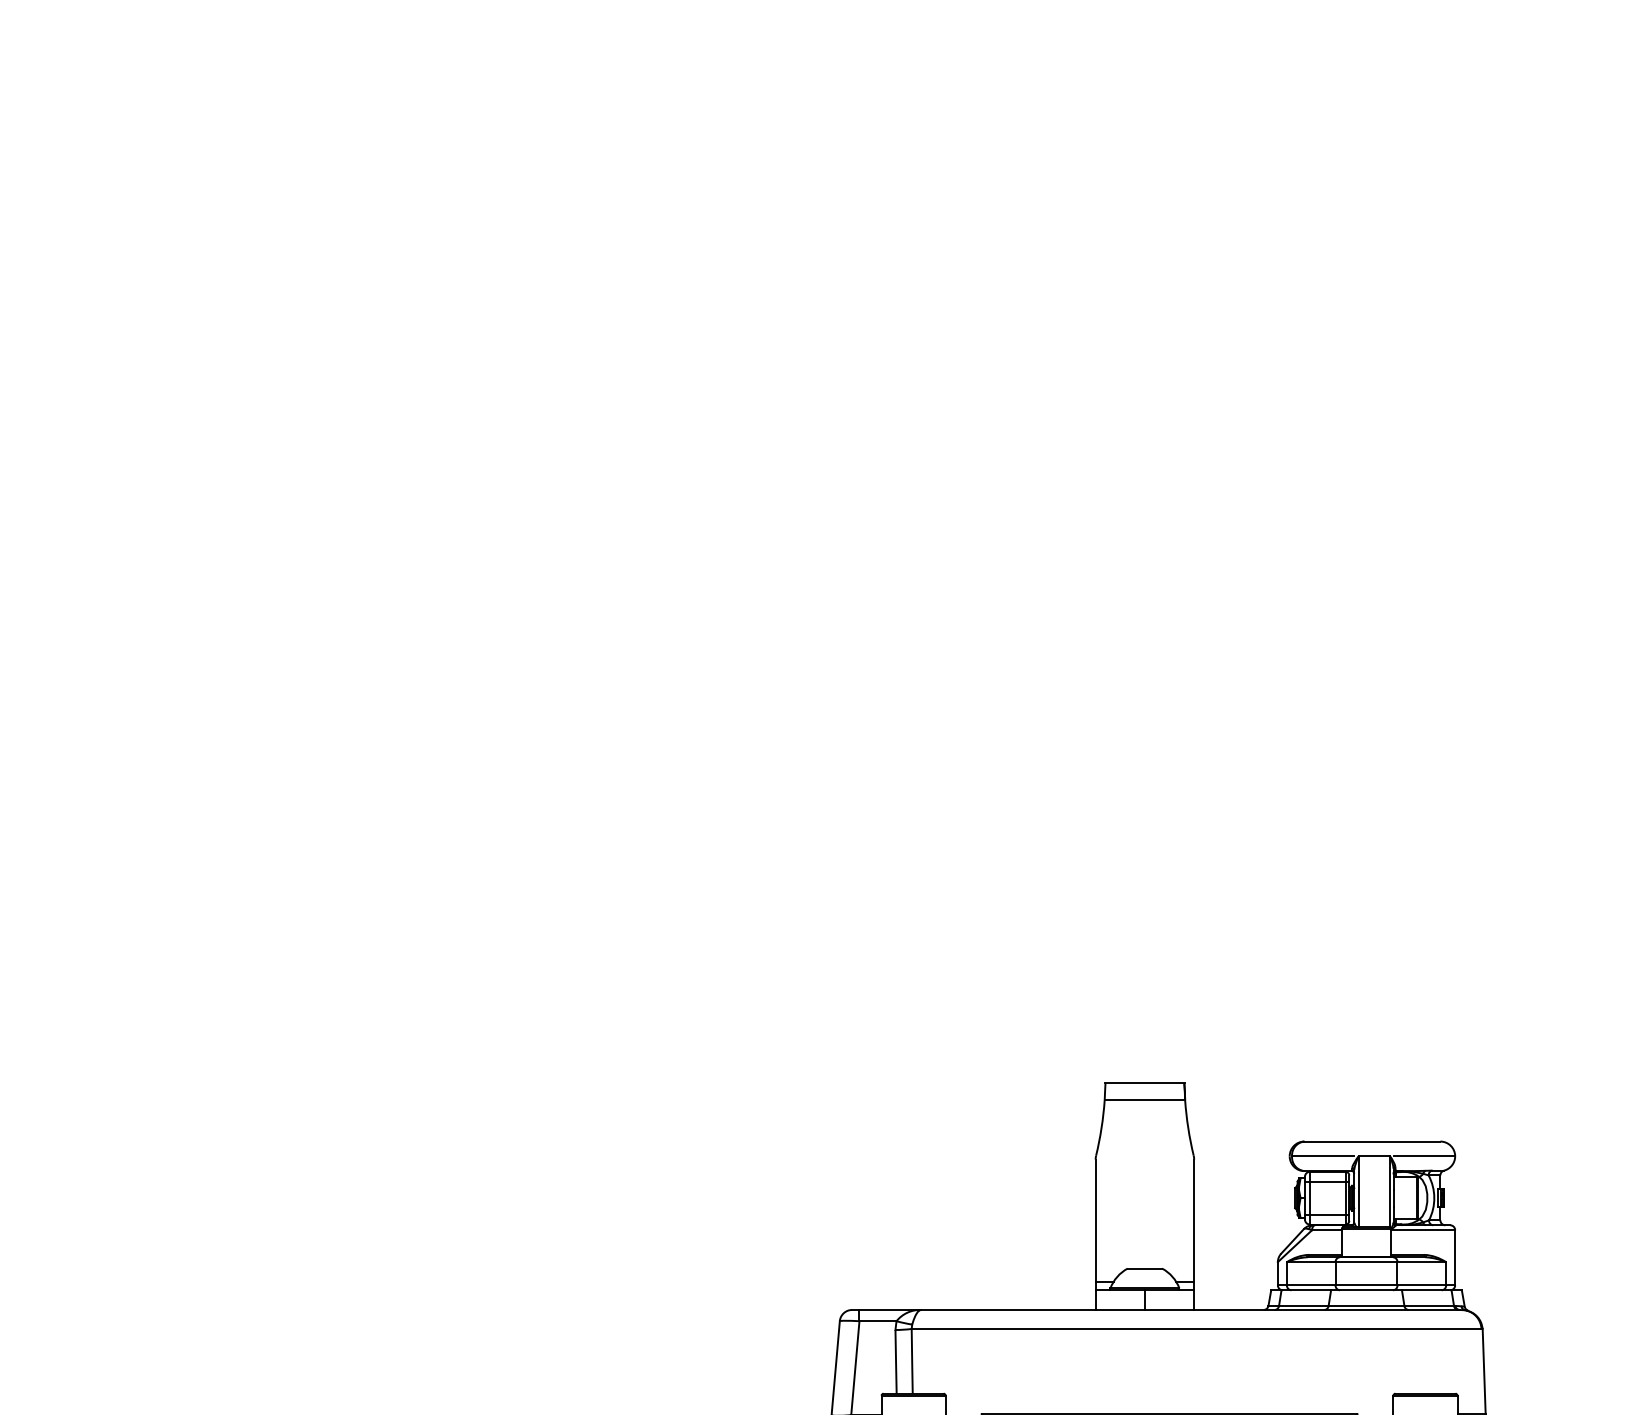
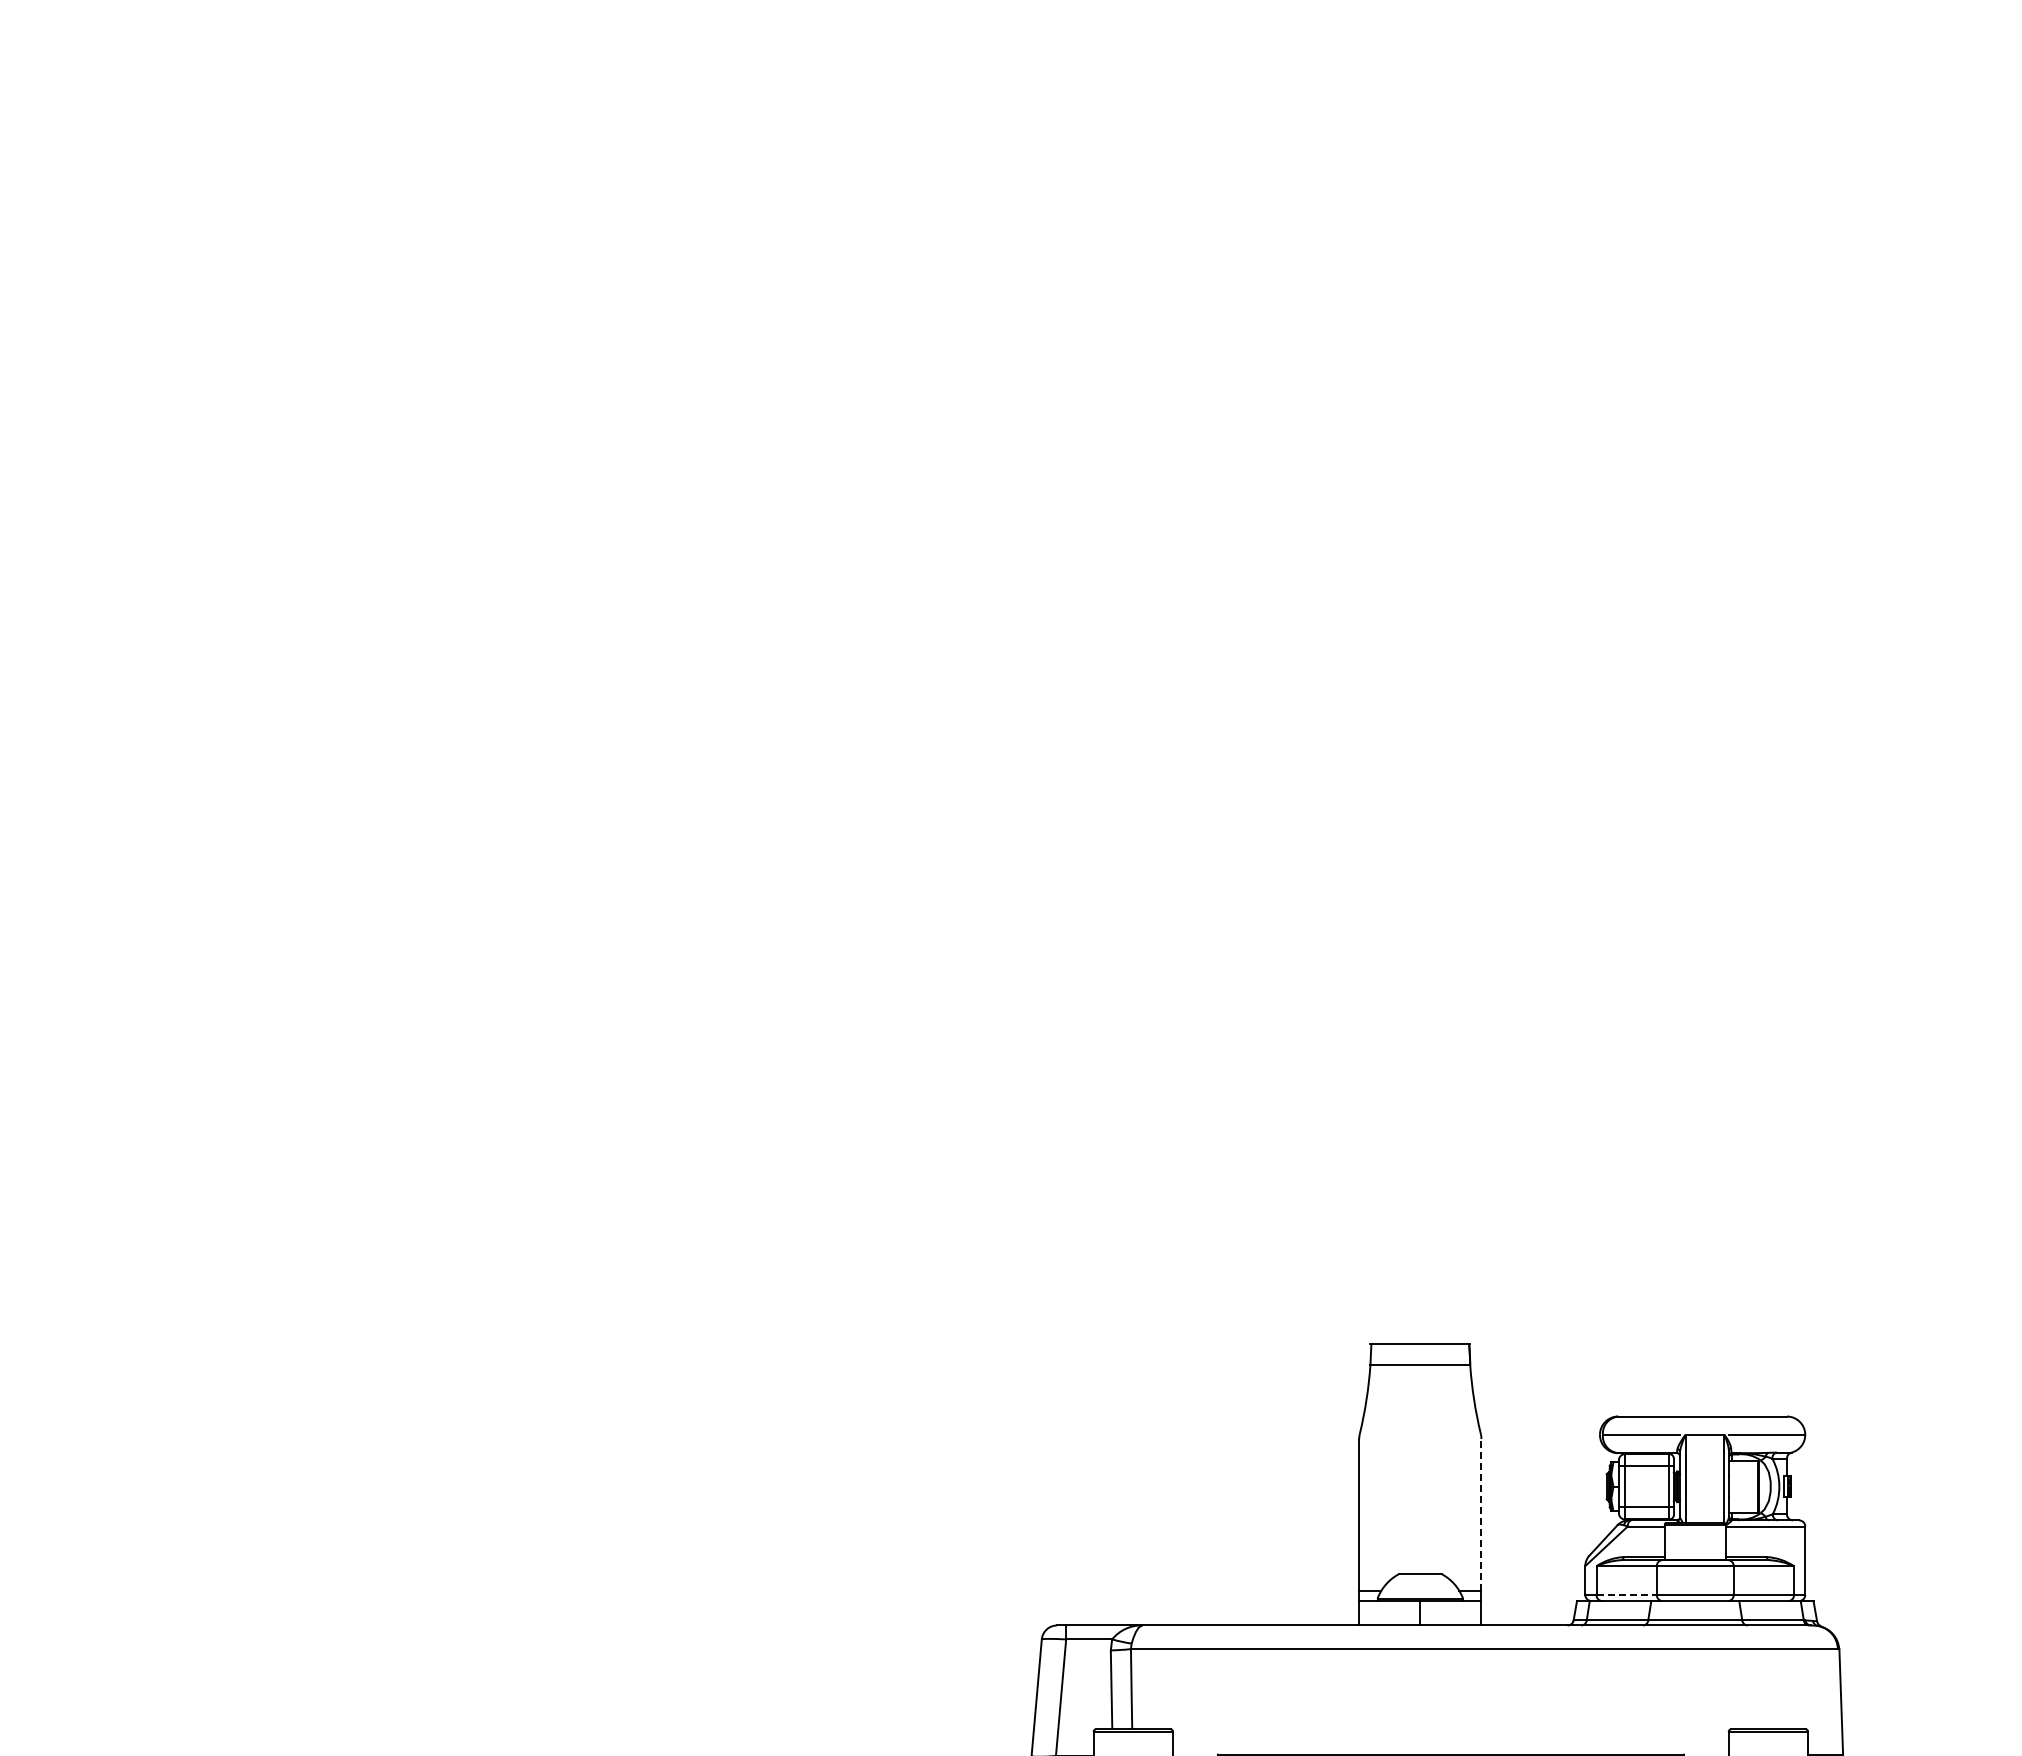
line: (1194, 1220) -> (1481, 1514), solid -> dashed
line: (1311, 1284) -> (1627, 1594), solid -> dashed

